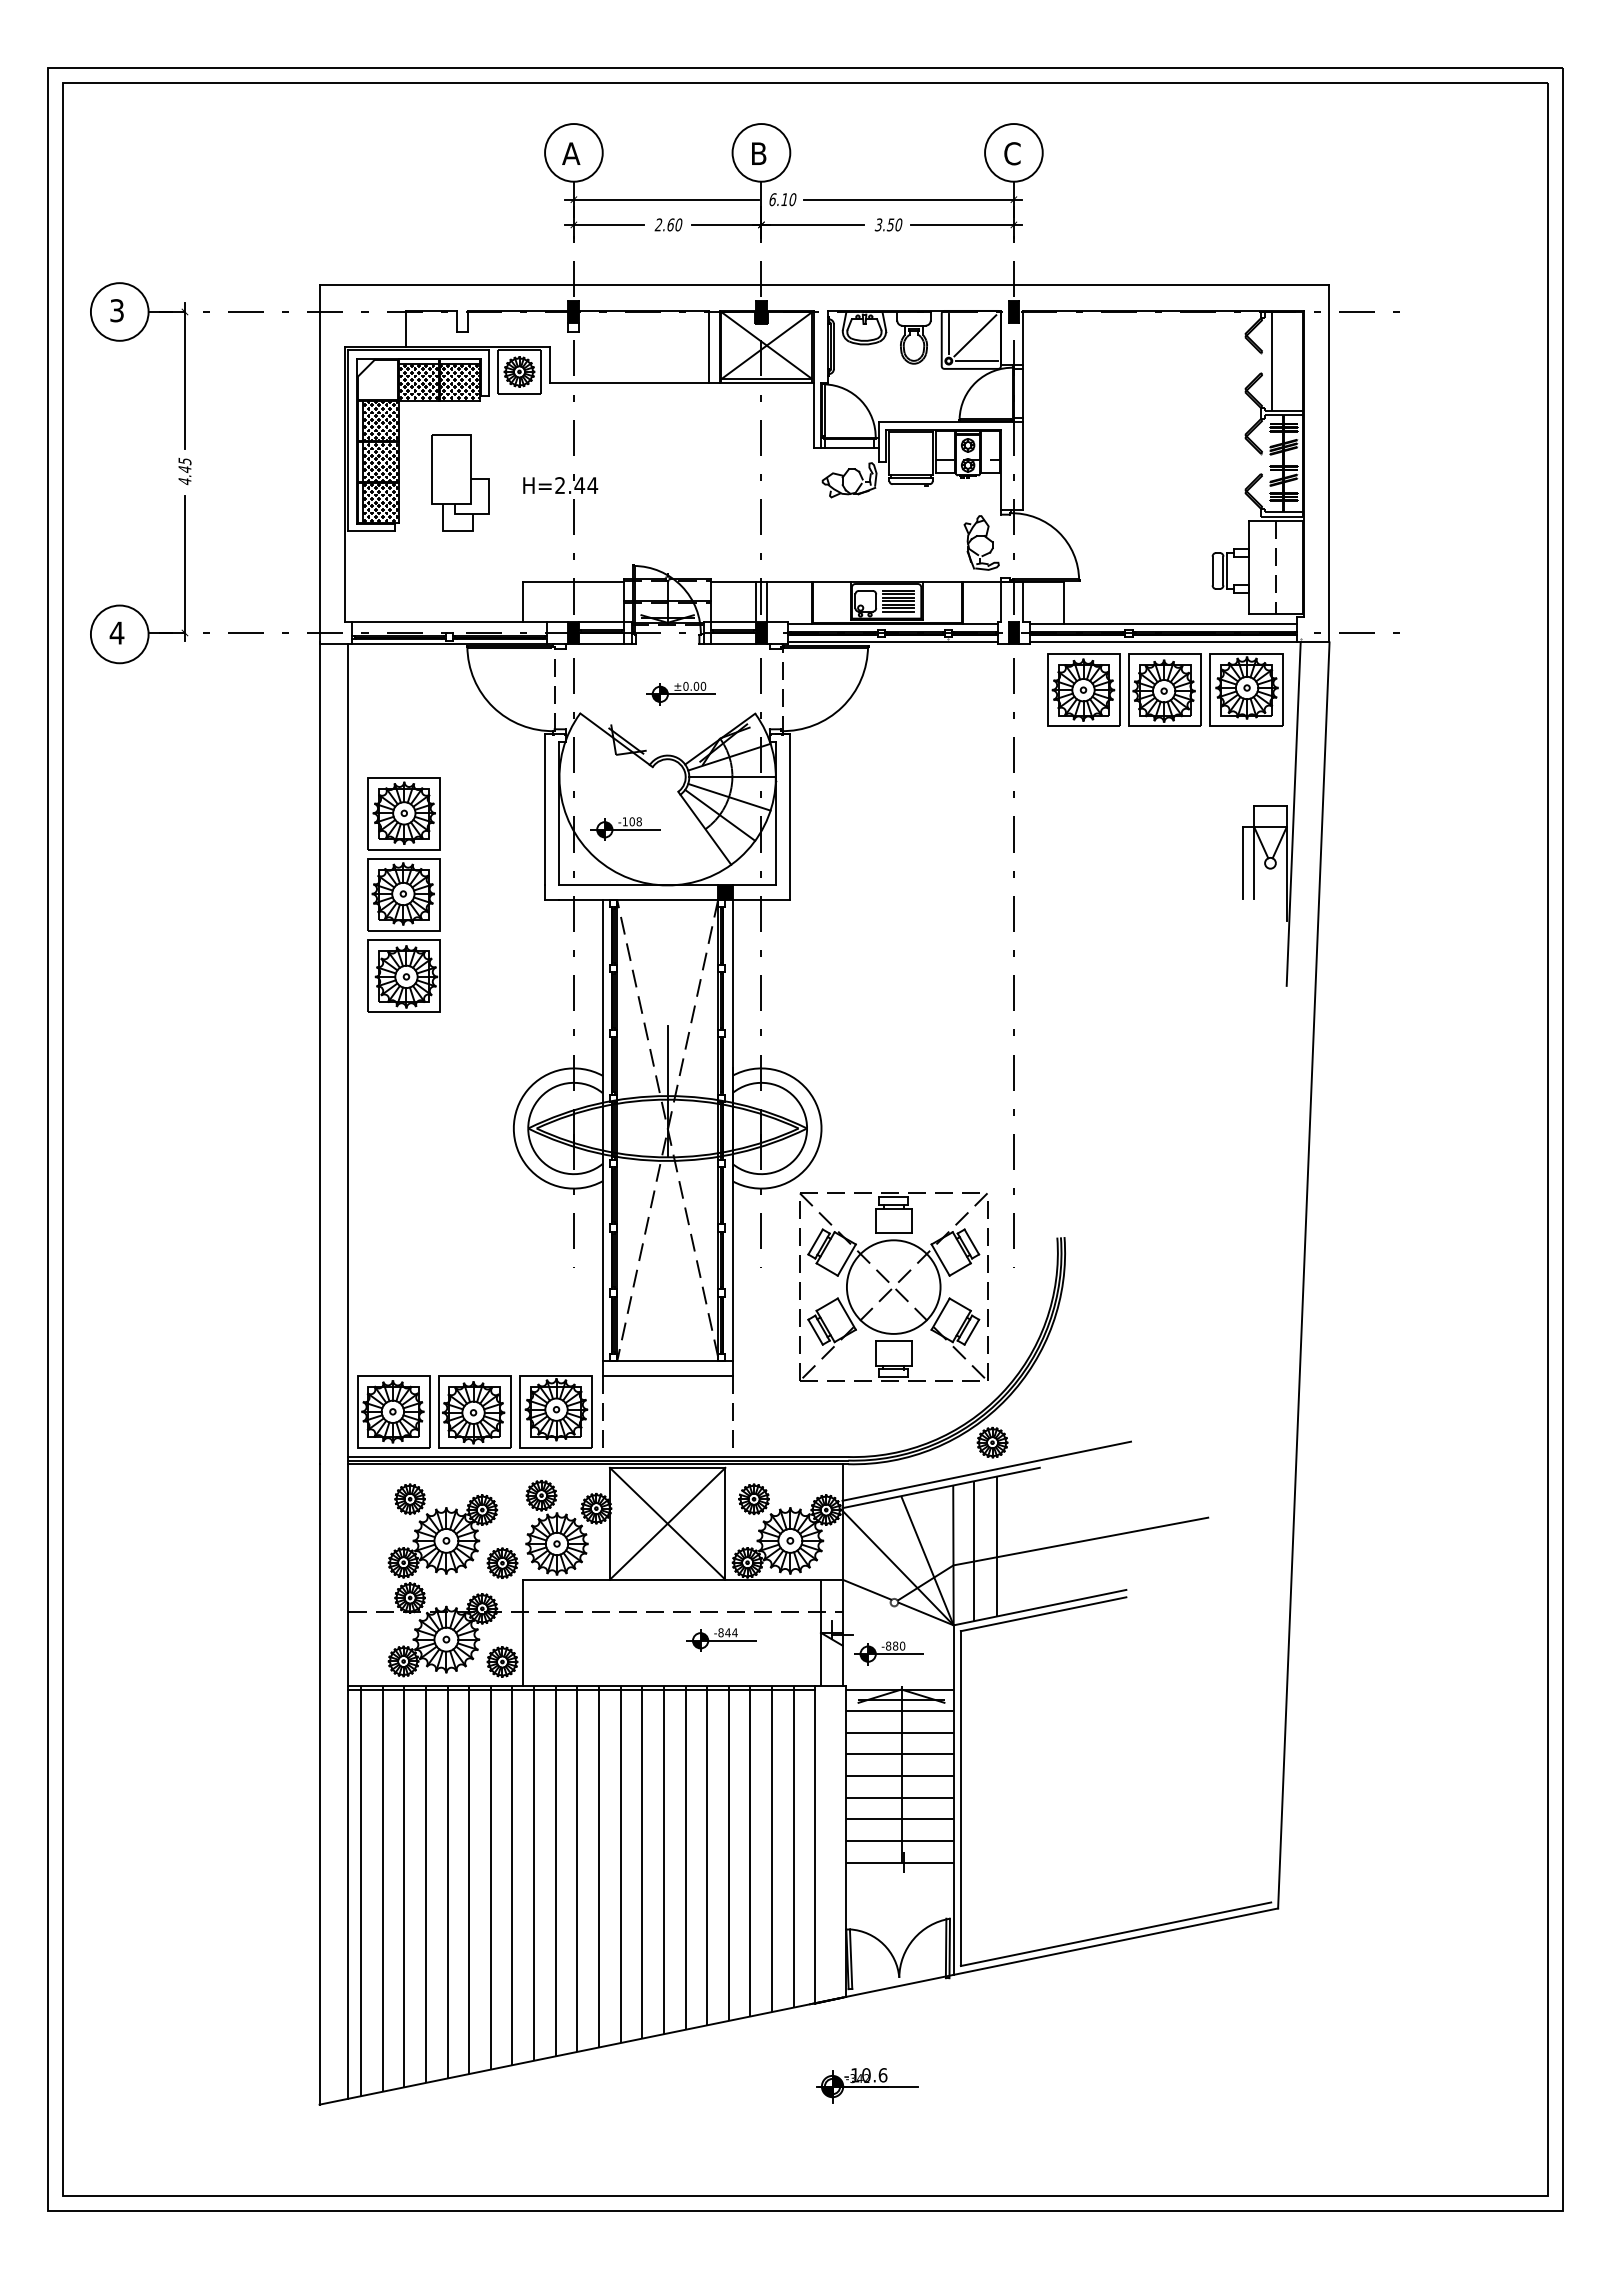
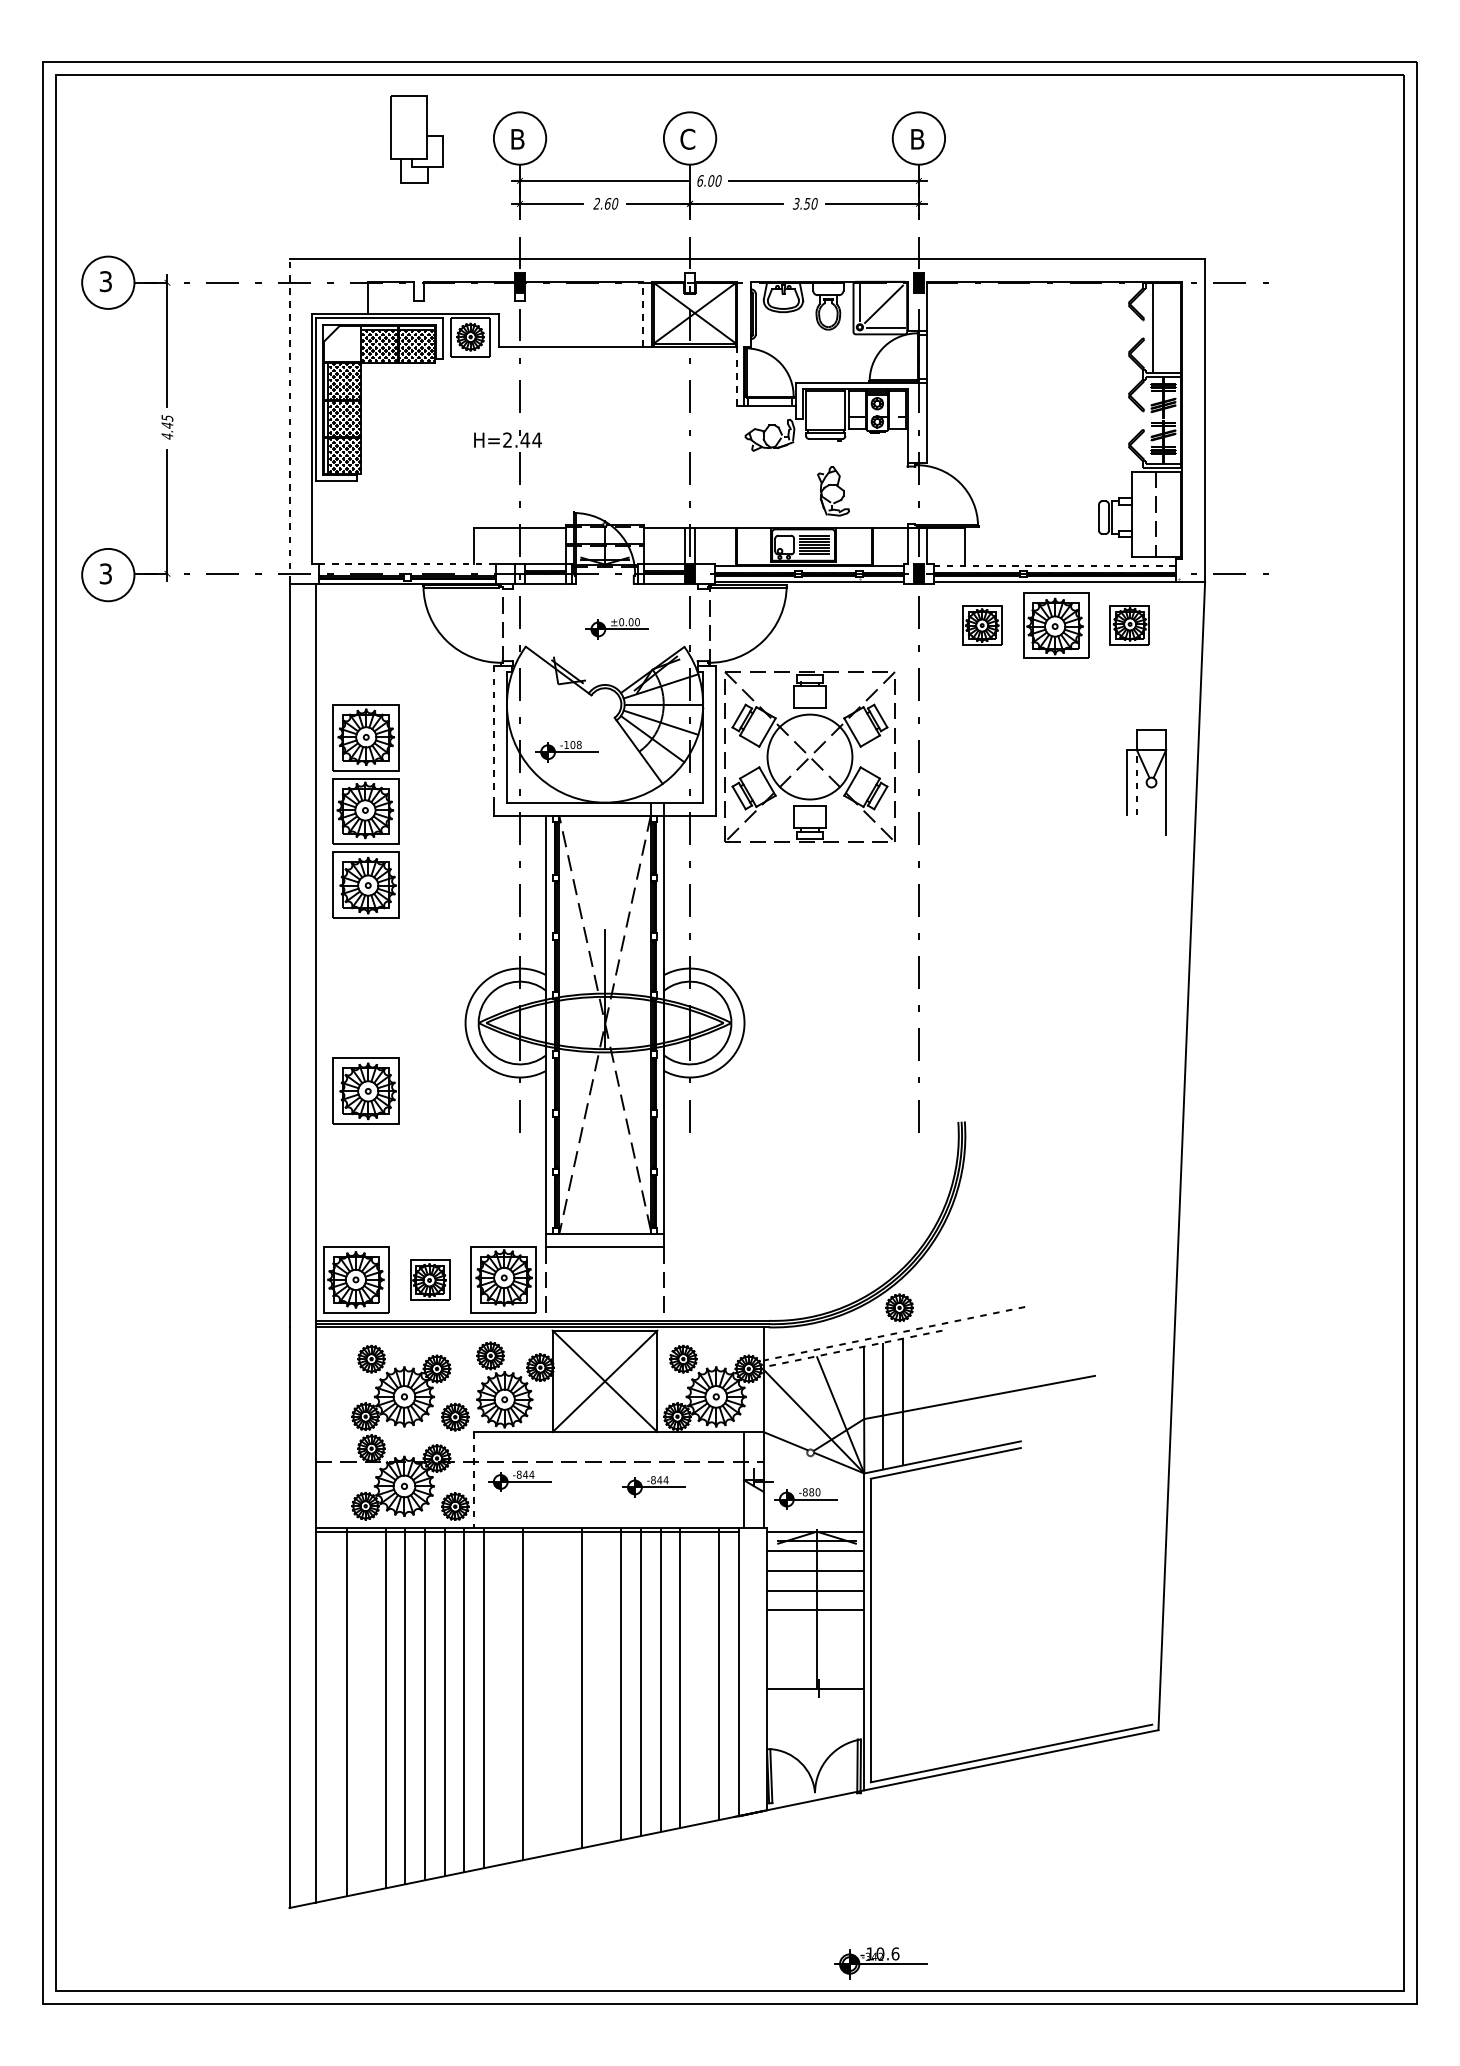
text: (571, 153) -> (517, 139), A -> B
text: (758, 153) -> (687, 139), B -> C
text: (1012, 153) -> (917, 139), C -> B
text: (784, 199) -> (710, 180), 6.10 -> 6.00
fill: (761, 311) -> (690, 282), removed
line: (709, 346) -> (642, 314), solid -> dashed
line: (813, 415) -> (737, 376), solid -> dashed
line: (319, 463) -> (289, 420), solid -> dashed
part: (460, 482) -> (417, 139), moved
part: (981, 542) -> (833, 490), moved
line: (448, 622) -> (406, 564), solid -> dashed
line: (1164, 624) -> (1055, 566), solid -> dashed
text: (116, 632) -> (105, 573), 4 -> 3
fill: (573, 632) -> (519, 573), removed
part: (1083, 689) -> (982, 625), size x0.6
part: (1246, 689) -> (1129, 625), size x0.6
line: (545, 809) -> (494, 733), solid -> dashed
line: (1293, 813) -> (1172, 737), removed
line: (1254, 862) -> (1137, 781), solid -> dashed
fill: (725, 892) -> (657, 809), removed
part: (403, 1202) -> (365, 1090), added
part: (893, 1286) -> (809, 756), moved
part: (474, 1411) -> (429, 1279), size x0.6
line: (986, 1471) -> (894, 1333), solid -> dashed
line: (941, 1487) -> (853, 1348), solid -> dashed
line: (523, 1633) -> (474, 1480), solid -> dashed
part: (573, 1633) -> (519, 1480), added
line: (899, 1797) -> (815, 1629), removed
line: (899, 1819) -> (815, 1649), removed
line: (899, 1841) -> (815, 1669), removed
line: (772, 1848) -> (700, 1675), removed
line: (663, 1859) -> (601, 1685), removed
line: (620, 1864) -> (562, 1690), removed
line: (599, 1866) -> (543, 1692), removed
line: (555, 1870) -> (503, 1695), removed
line: (404, 1886) -> (366, 1710), removed
line: (360, 1890) -> (326, 1713), removed
part: (867, 2085) -> (881, 1963), moved

